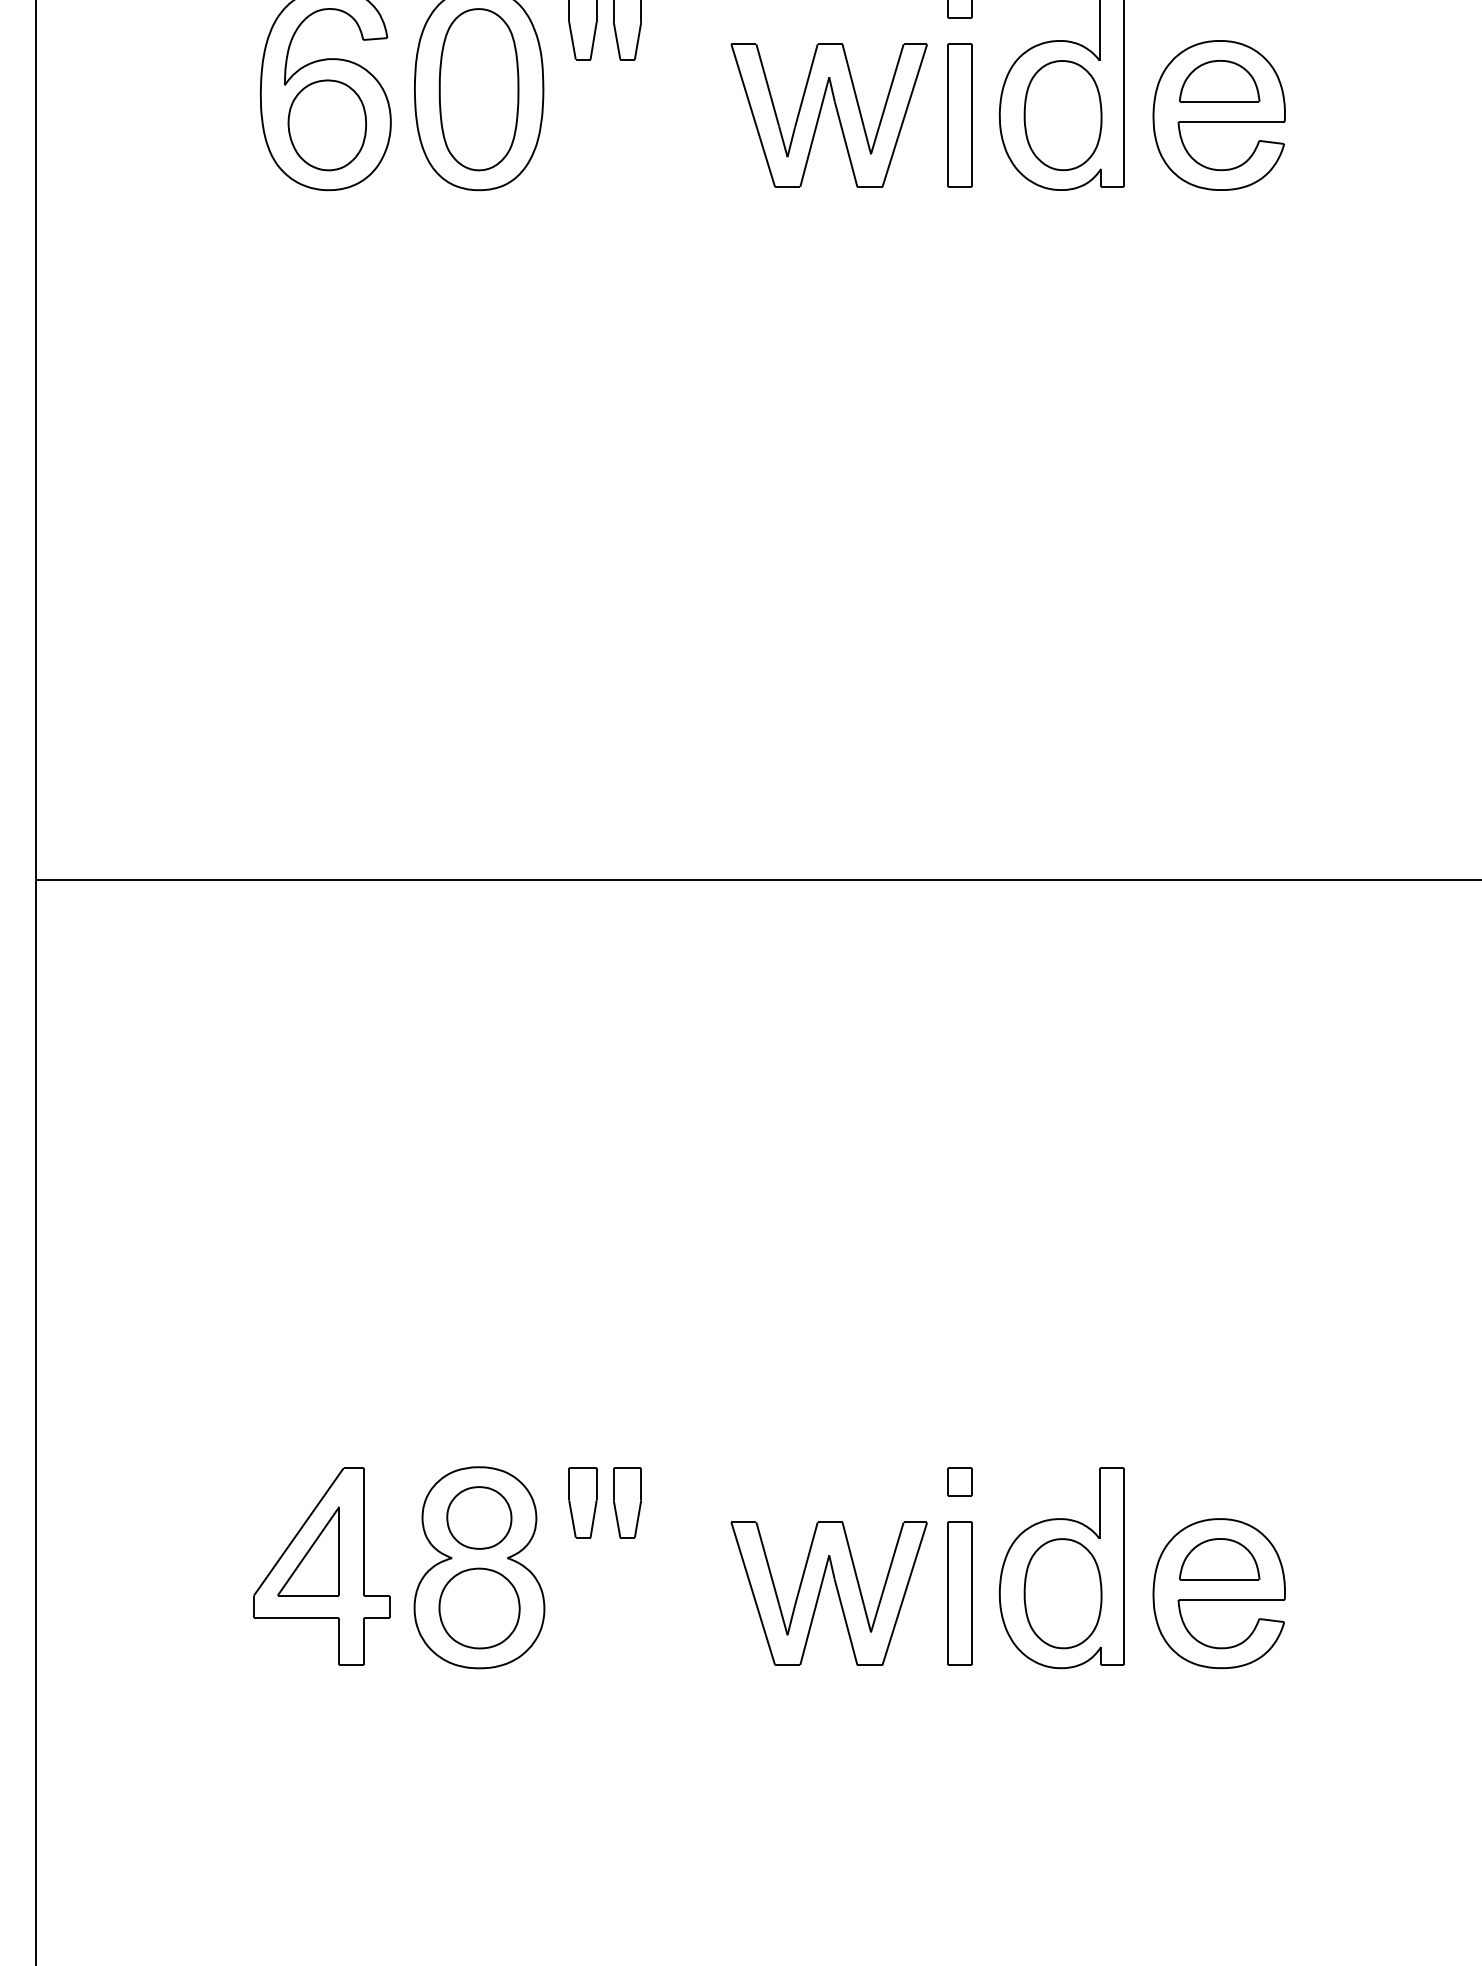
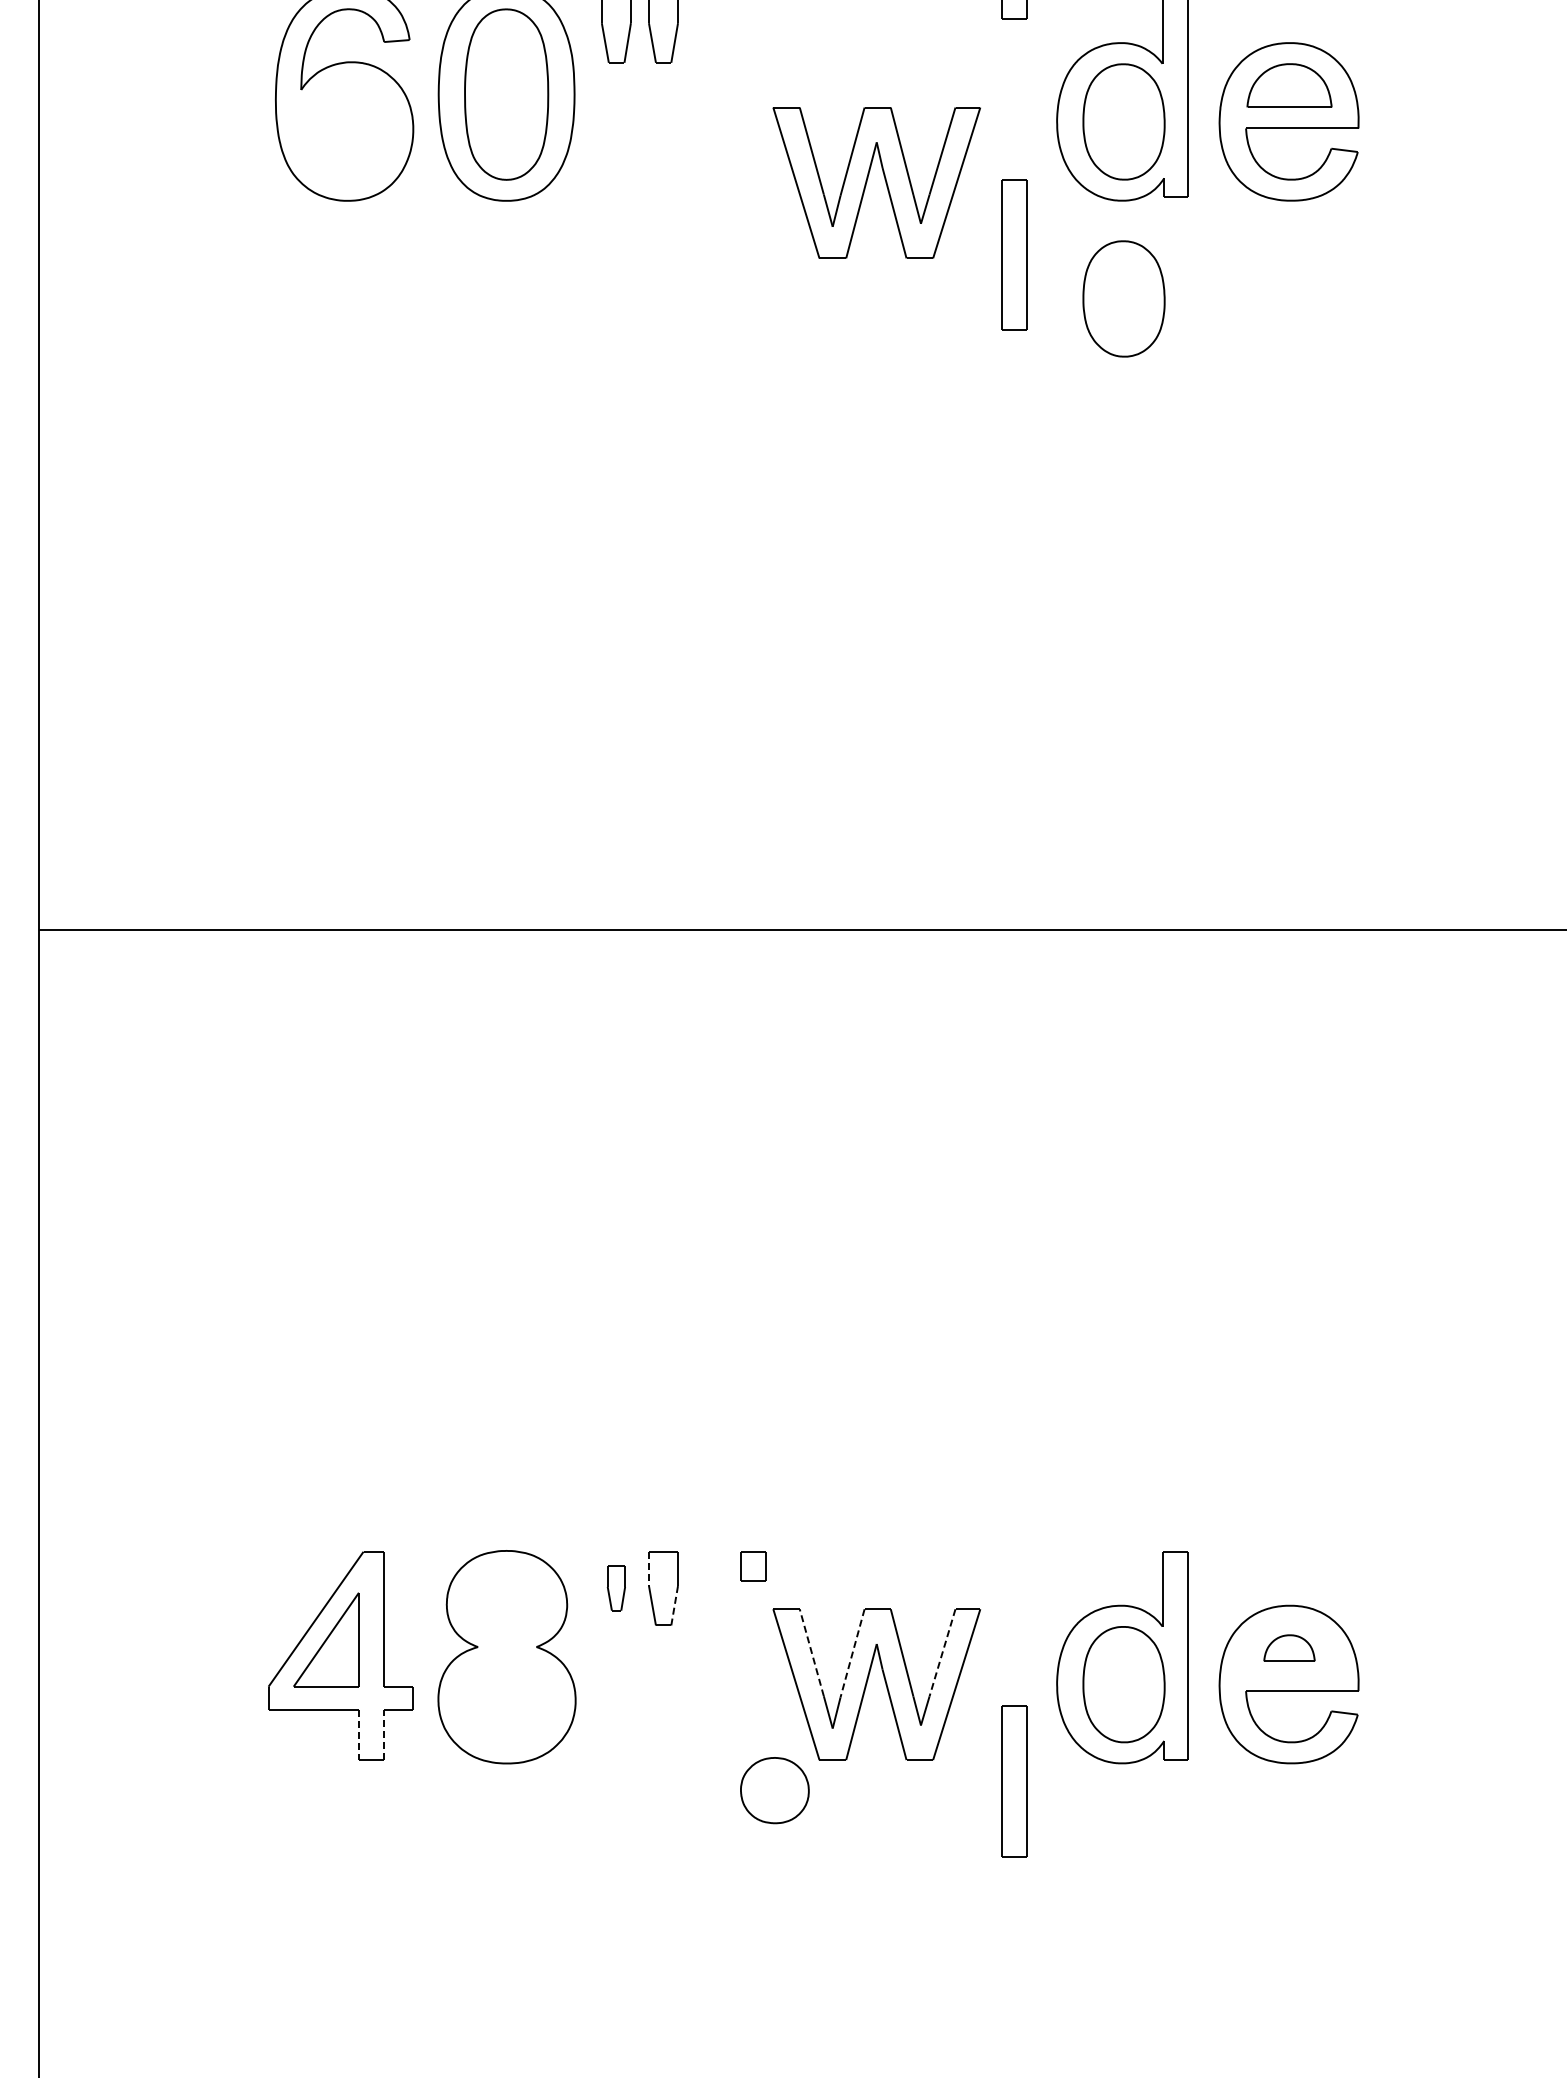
part: (836, 112) -> (884, 179), moved
part: (959, 115) -> (1014, 254), moved
part: (327, 124) -> (346, 131), removed
part: (1062, 282) -> (1123, 298), added
part: (959, 1481) -> (753, 1566), moved
line: (613, 1484) -> (648, 1569), solid -> dashed
part: (583, 1502) -> (616, 1588), size x0.6
part: (478, 1517) -> (774, 1790), moved
line: (637, 1518) -> (674, 1605), solid -> dashed
part: (1219, 1558) -> (1289, 1647), size x0.6
line: (767, 1563) -> (811, 1652), solid -> dashed
line: (806, 1564) -> (852, 1653), solid -> dashed
line: (891, 1564) -> (942, 1653), solid -> dashed
part: (959, 1593) -> (1014, 1781), moved
part: (478, 1608) -> (506, 1700), removed
line: (338, 1641) -> (358, 1735), solid -> dashed
line: (363, 1641) -> (384, 1735), solid -> dashed

